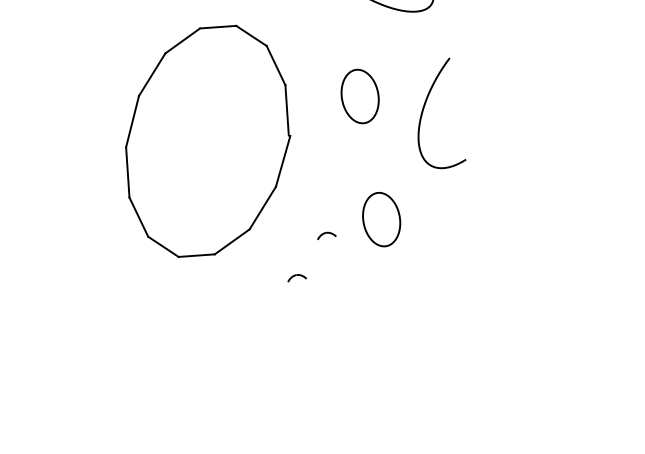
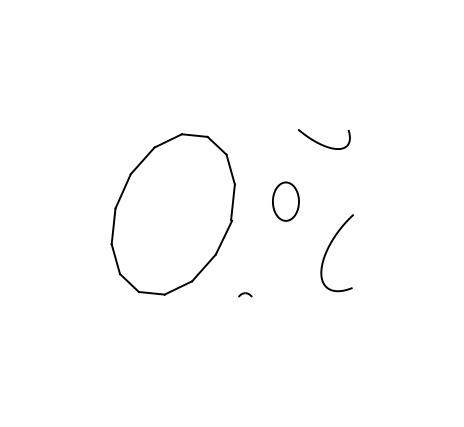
curve: (423, 113) -> (328, 250), moved
curve: (364, 216) -> (274, 286), removed
part: (296, 276) -> (219, 320), removed

